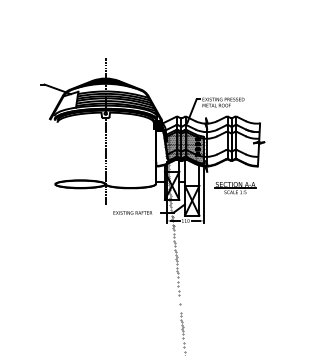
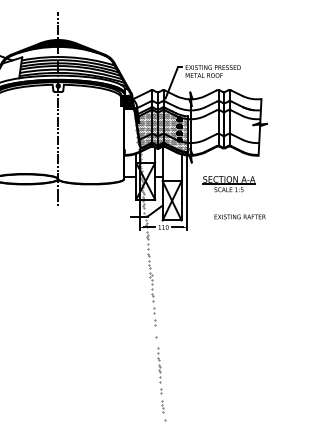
text: (132, 212) -> (239, 216), moved

